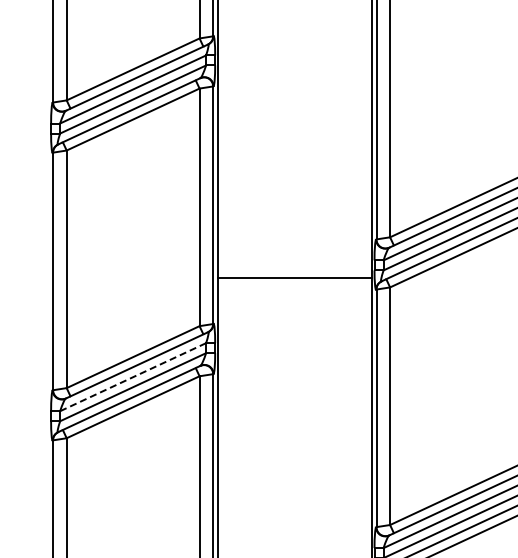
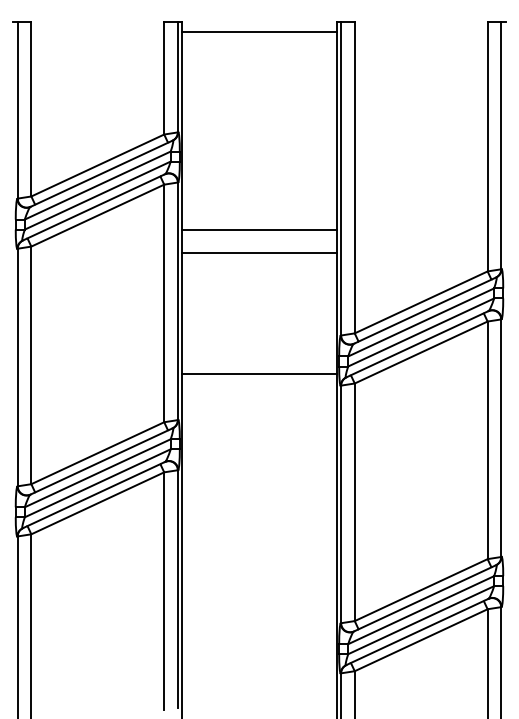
line: (294, 134) -> (259, 230), added
line: (294, 157) -> (259, 253), added
line: (132, 377) -> (97, 473), dashed -> solid

